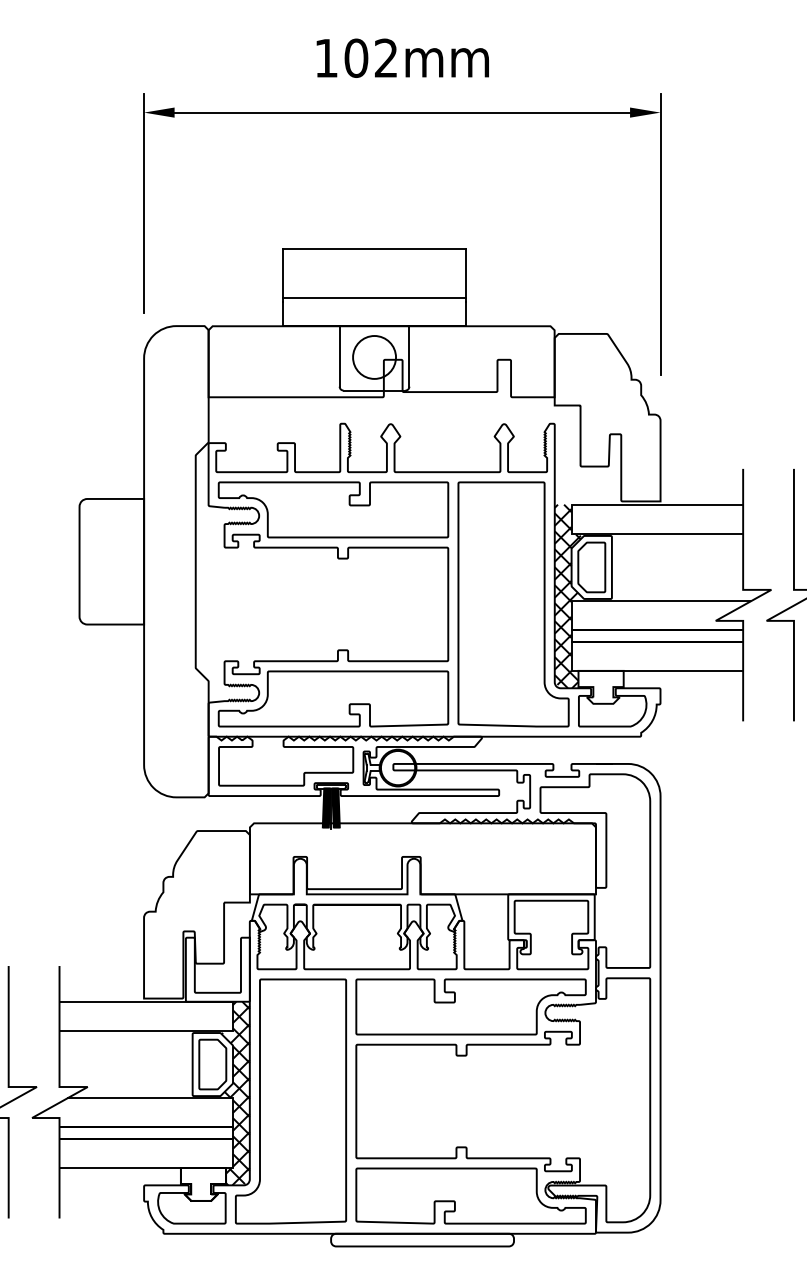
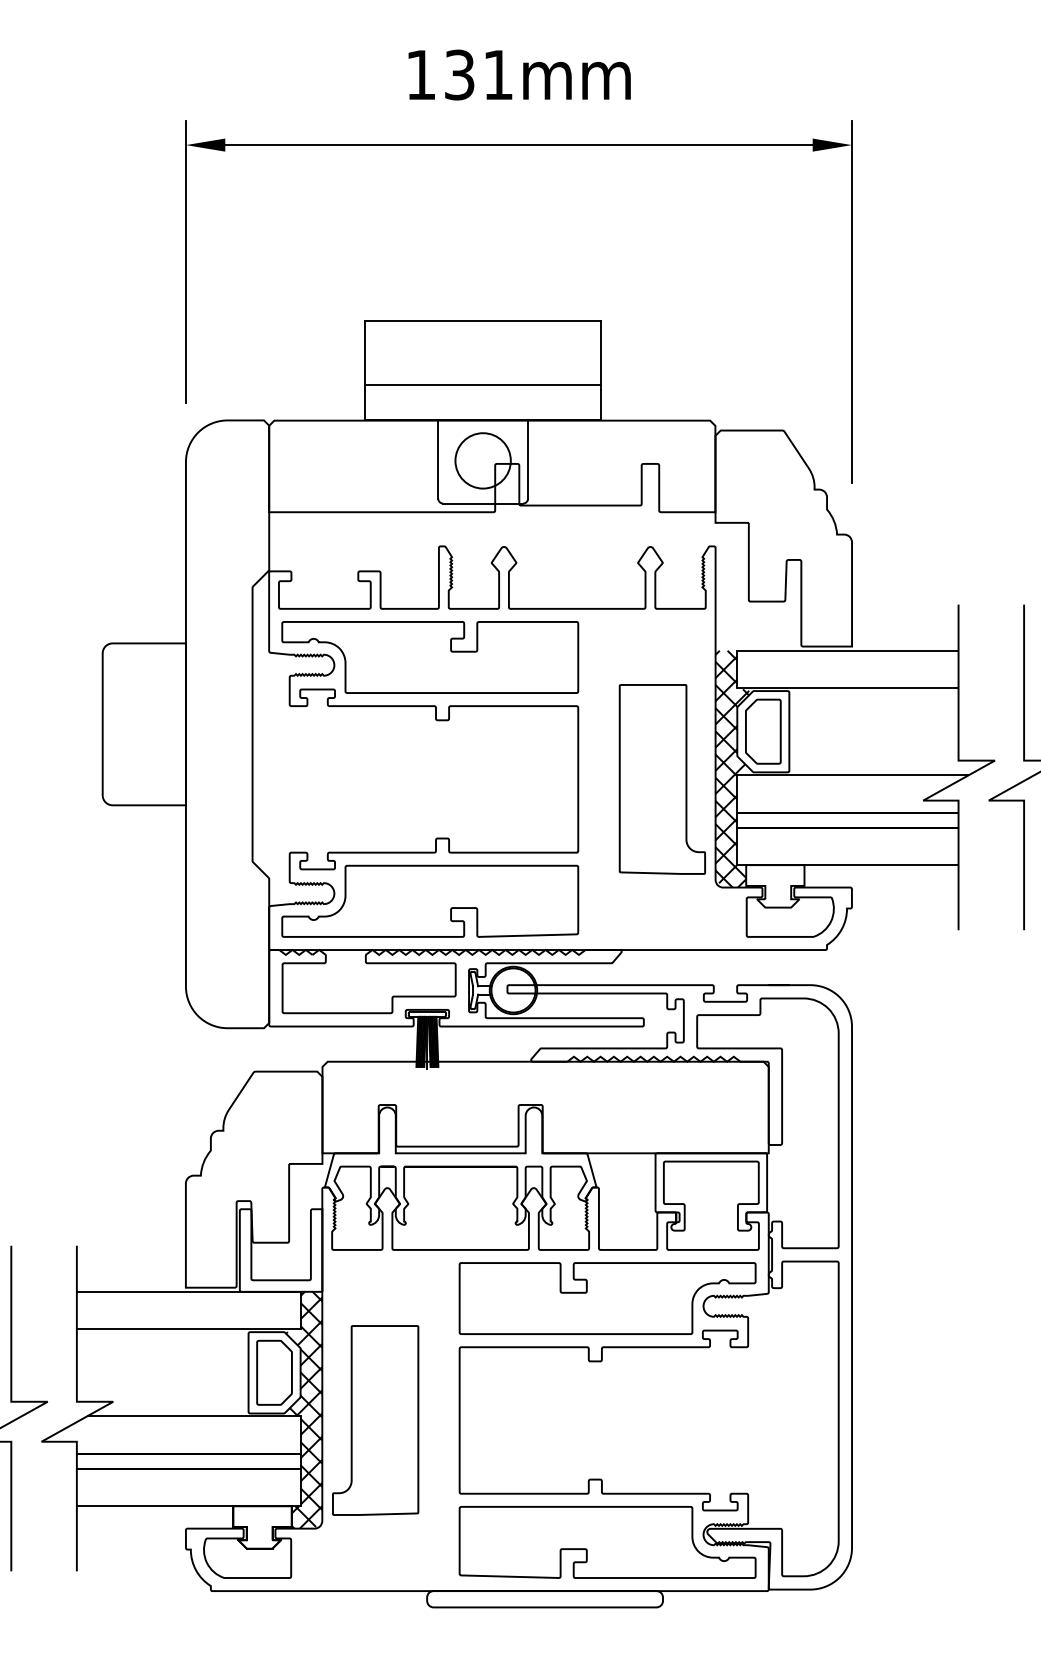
text: (370, 57) -> (477, 74), 102mm -> 131mm
part: (513, 604) -> (662, 779), size x0.6
part: (291, 1101) -> (376, 1420), size x0.6

